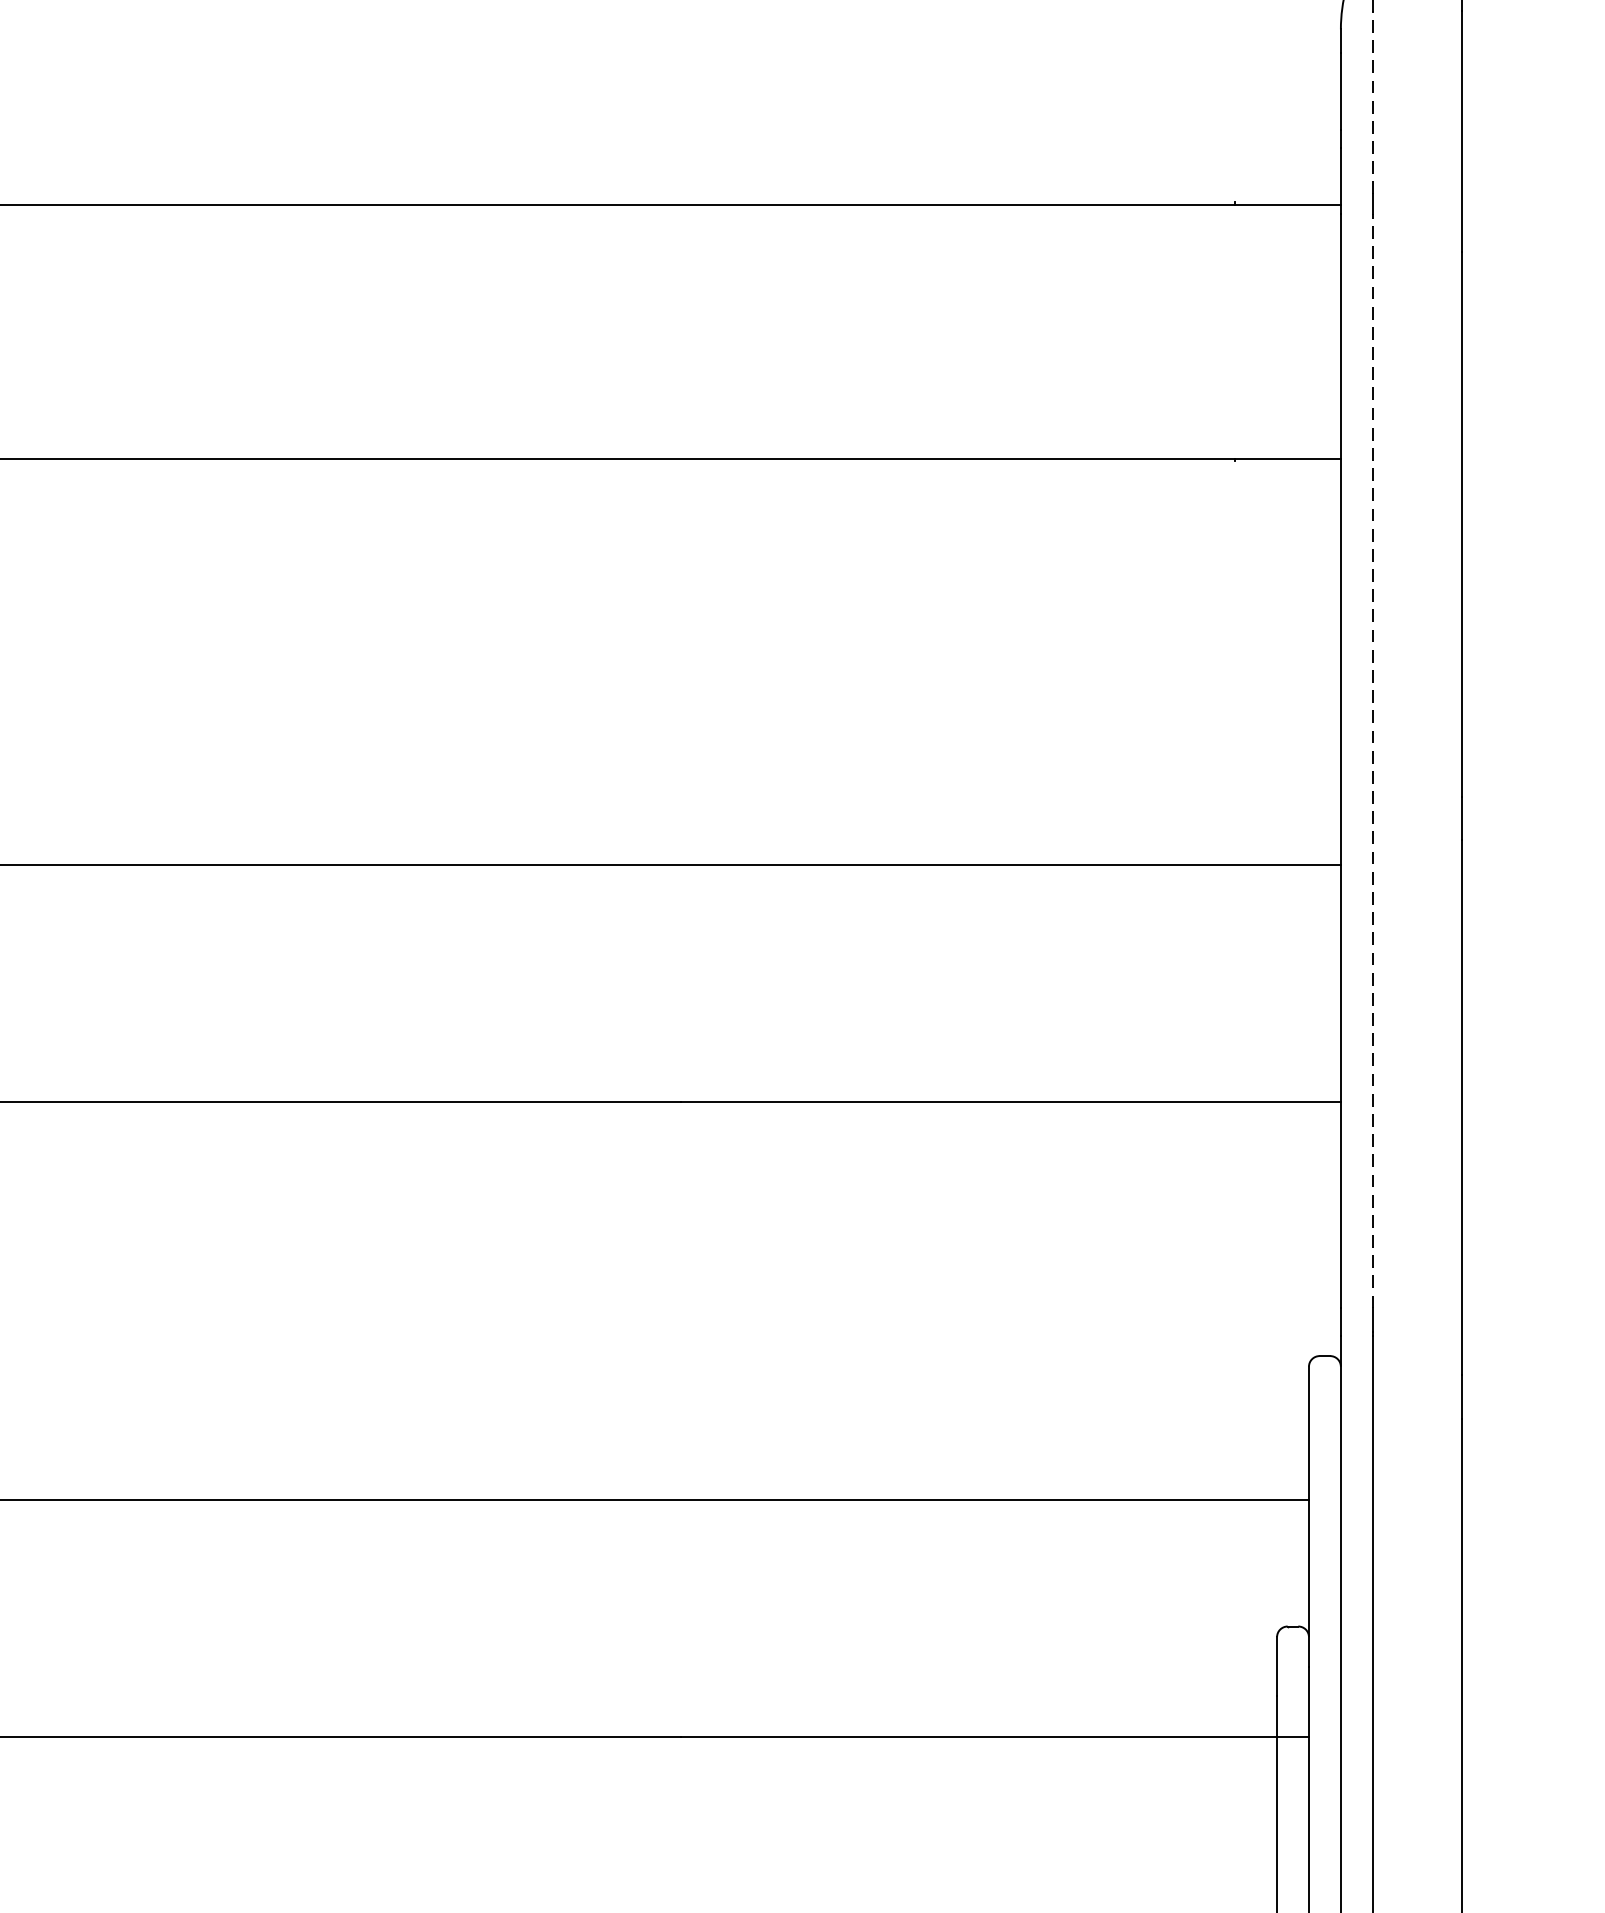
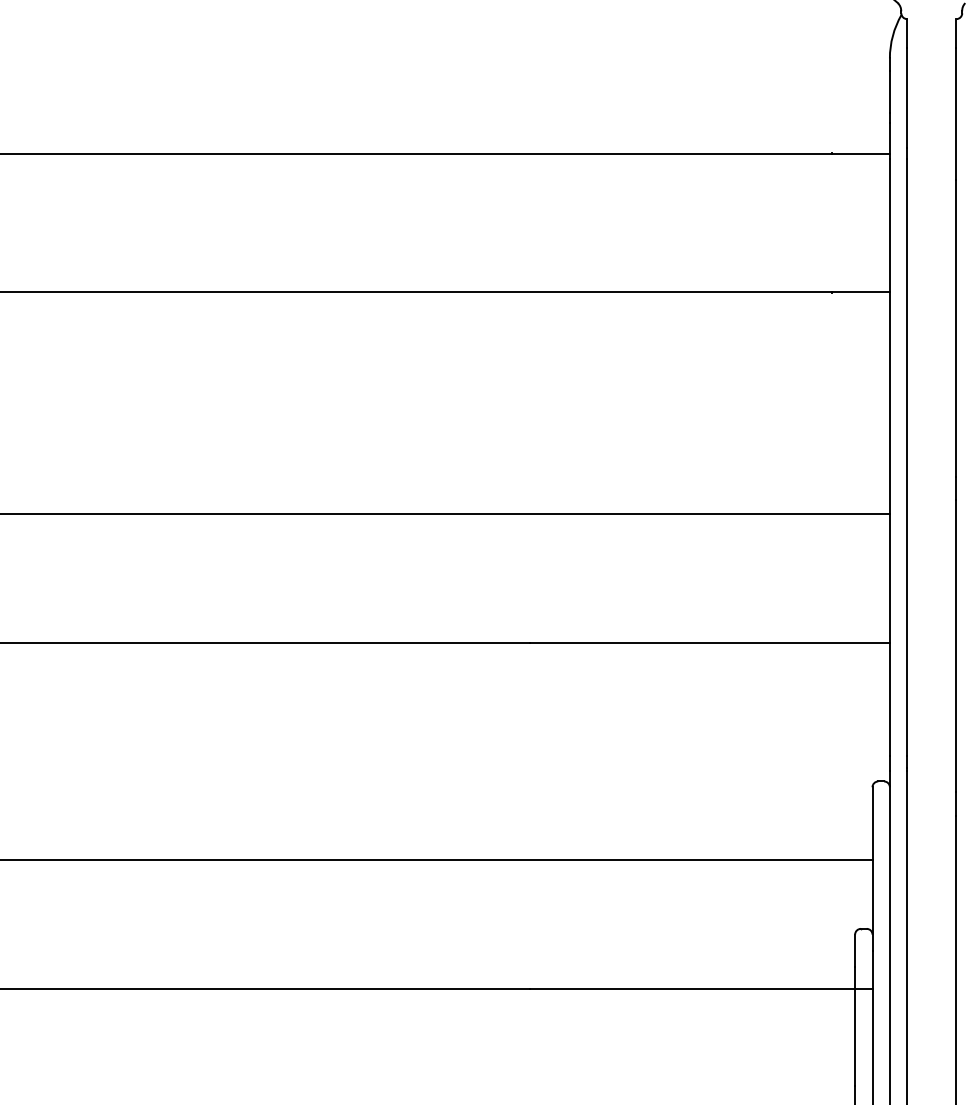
line: (1373, 101) -> (907, 97), dashed -> solid
line: (1373, 759) -> (907, 456), dashed -> solid

